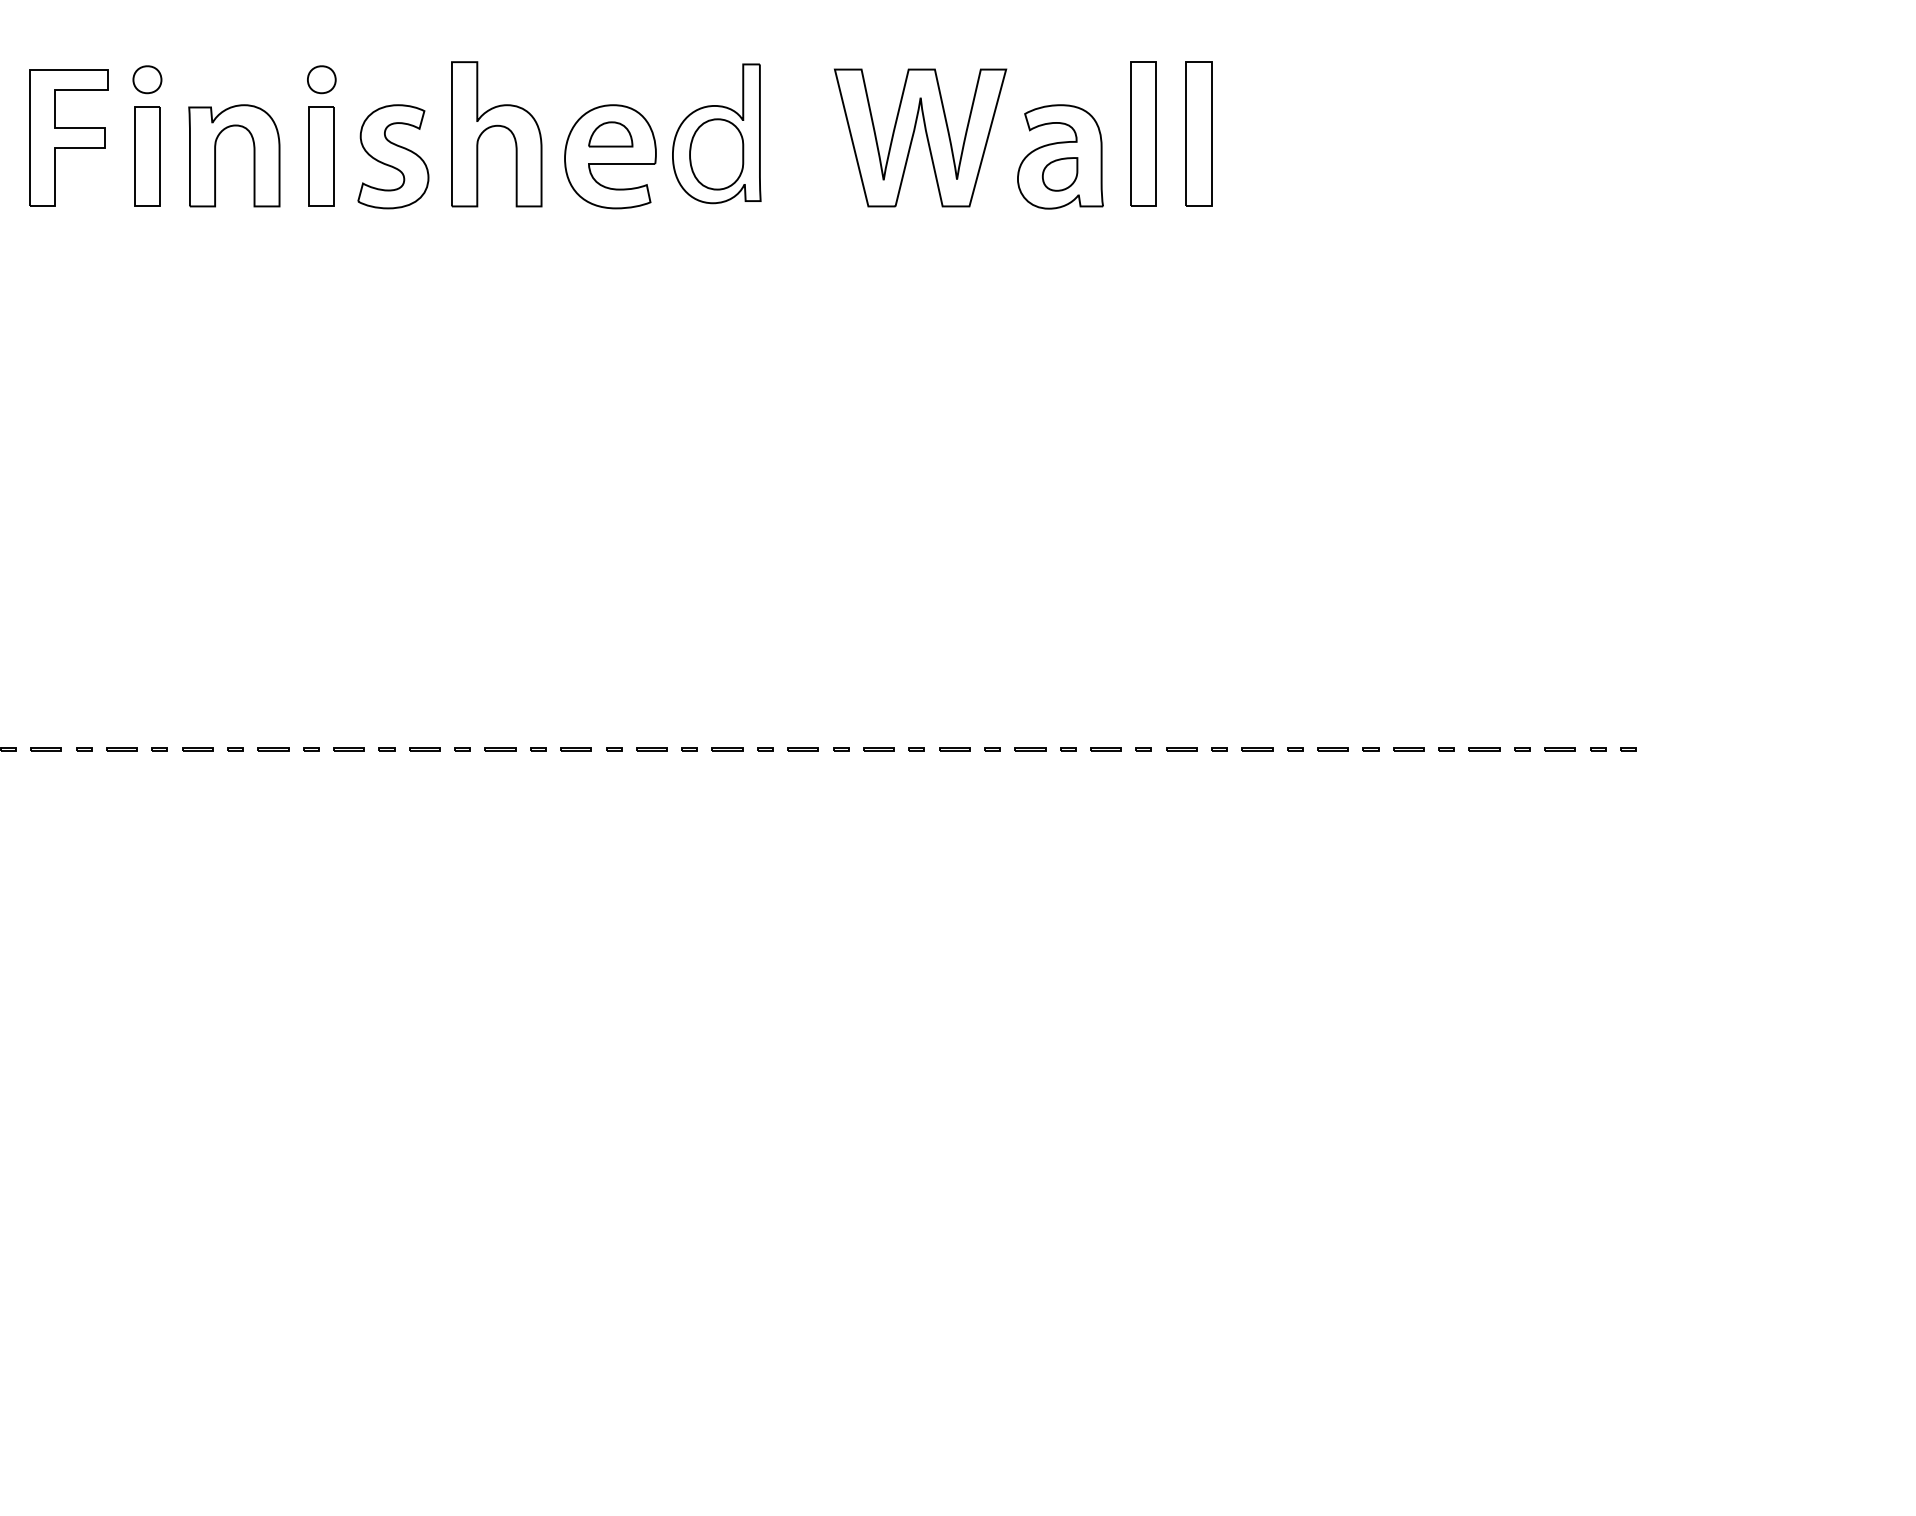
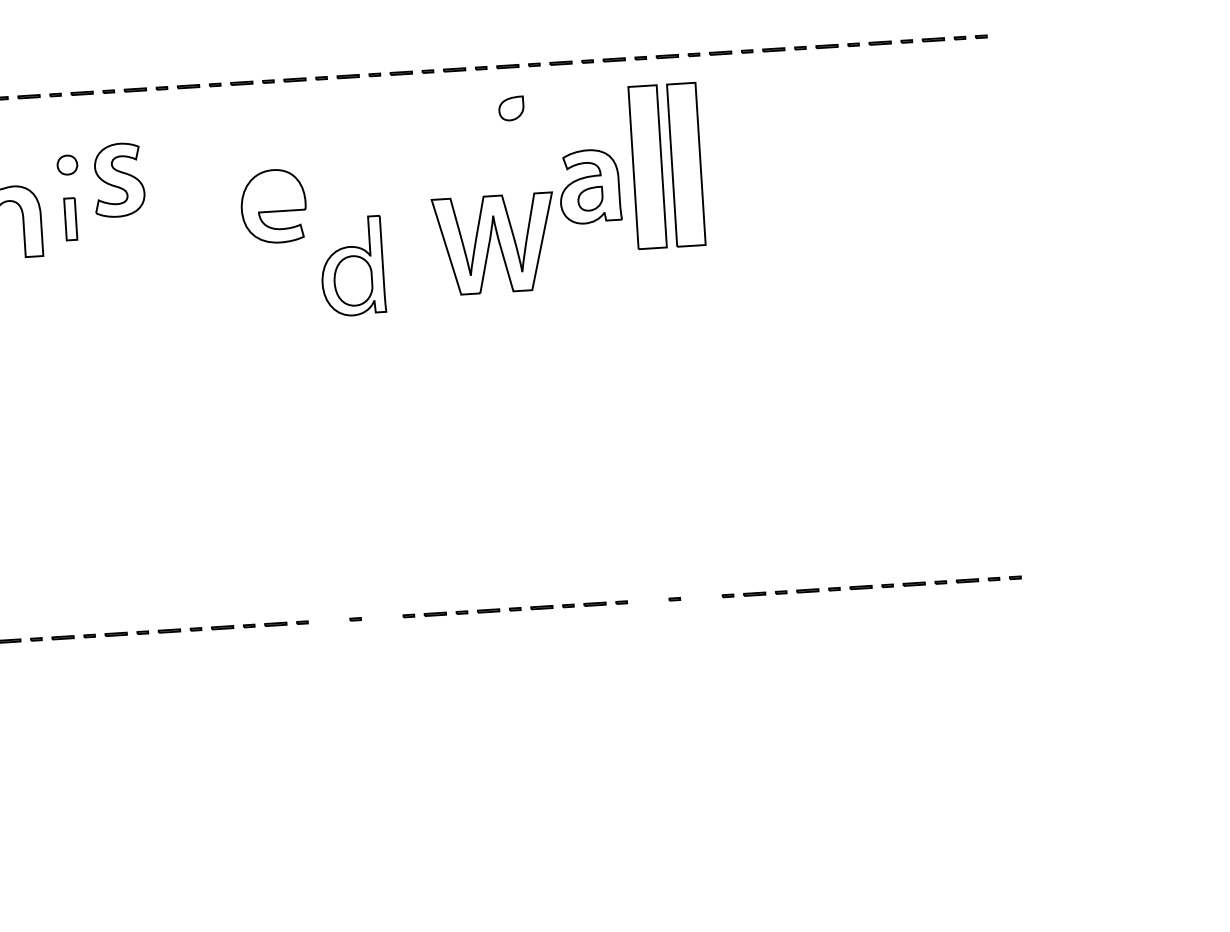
part: (955, 39) -> (511, 108), added
part: (493, 127) -> (190, 191), removed
part: (716, 133) -> (352, 266), moved
part: (1143, 133) -> (647, 166), size x1.6
part: (1198, 133) -> (685, 164), size x1.6
part: (610, 134) -> (272, 190), removed
part: (920, 137) -> (494, 243), moved
part: (321, 156) -> (70, 219), size x0.6
part: (393, 156) -> (118, 180), moved
line: (651, 748) -> (328, 620), removed
line: (727, 748) -> (382, 617), removed
line: (1105, 748) -> (647, 600), removed
line: (1181, 748) -> (701, 597), removed

